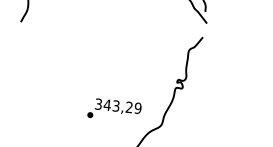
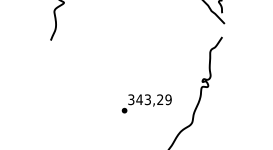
text: (114, 109) -> (146, 103), moved

